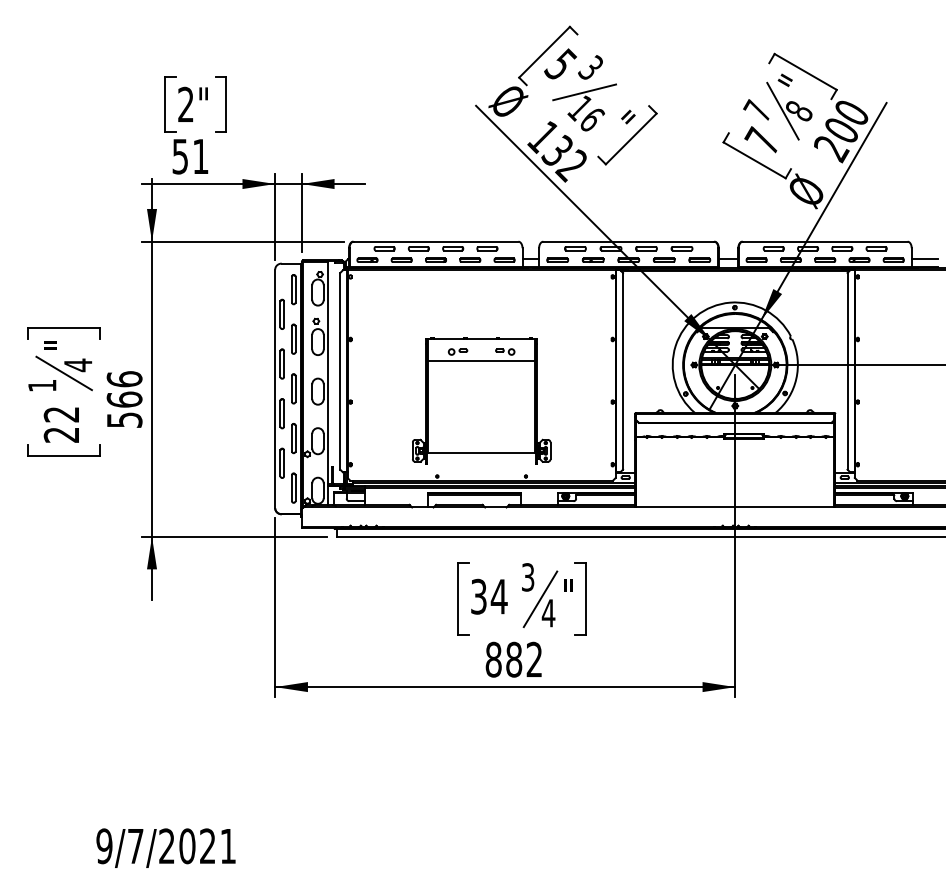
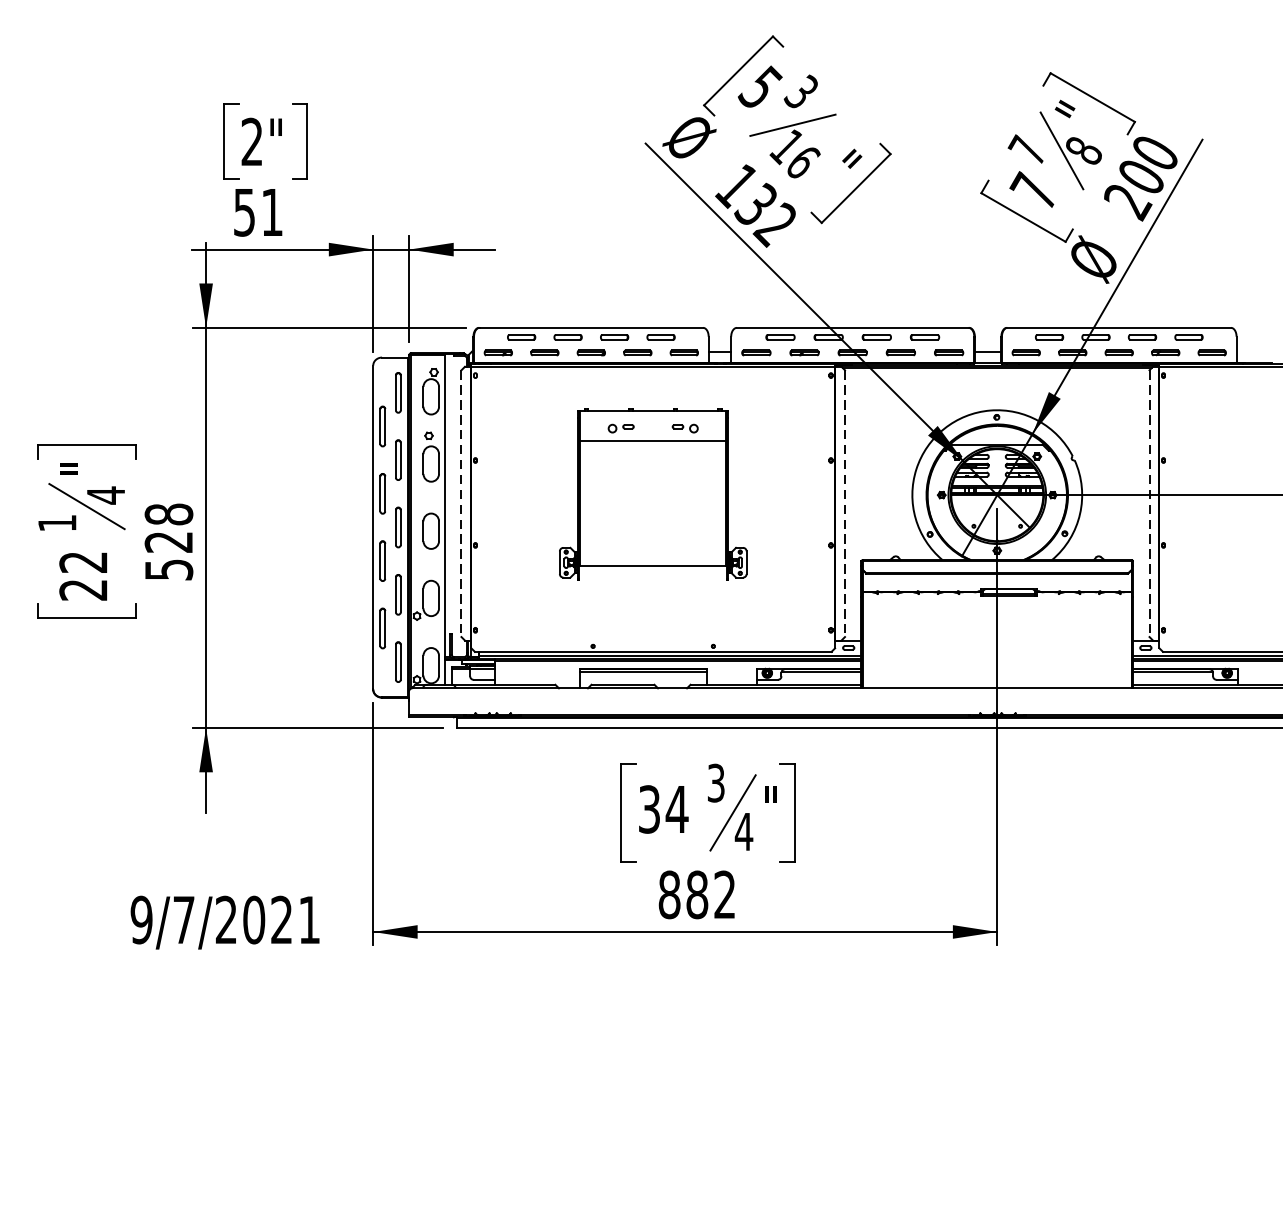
line: (924, 259) -> (1253, 351), removed
line: (340, 371) -> (461, 503), solid -> dashed
line: (623, 371) -> (845, 503), solid -> dashed
line: (847, 371) -> (1149, 503), solid -> dashed
text: (124, 389) -> (168, 528), 566 -> 528
part: (481, 400) -> (653, 494), moved
text: (165, 847) -> (224, 921), moved

